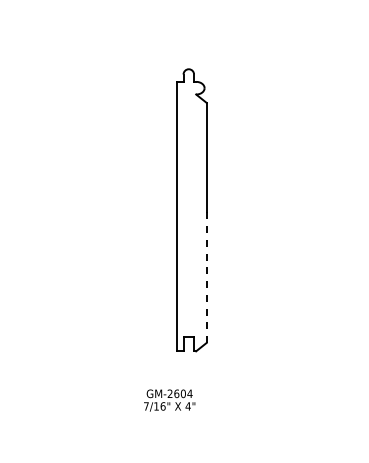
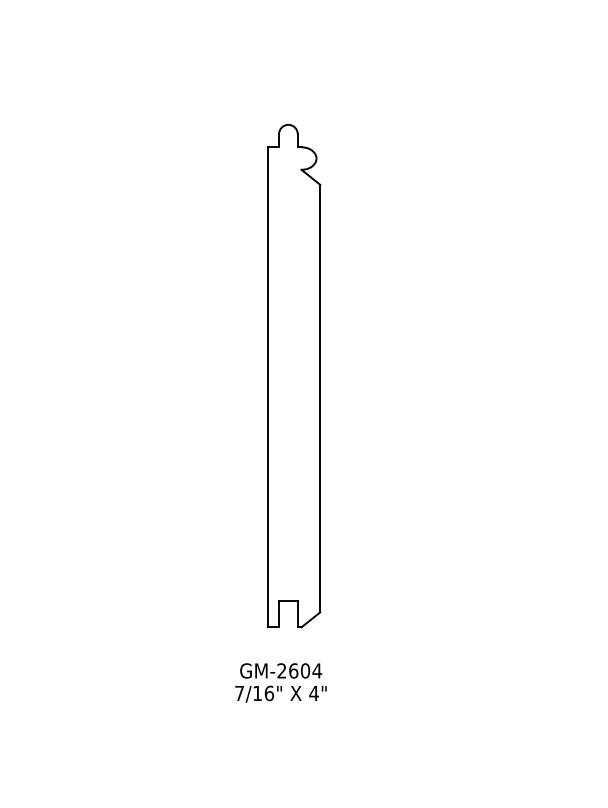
line: (206, 278) -> (319, 497), dashed -> solid
text: (169, 400) -> (280, 682), moved

